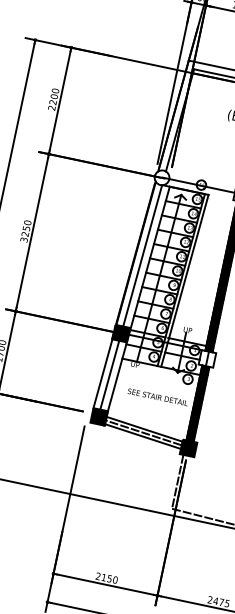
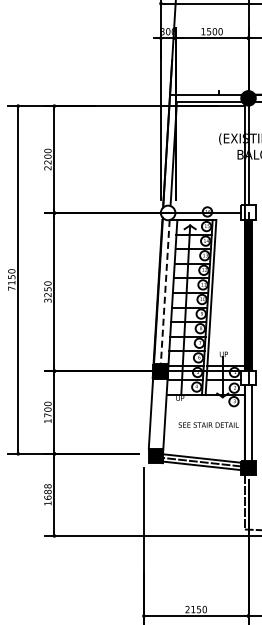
line: (142, 256) -> (165, 292), solid -> dashed
line: (109, 375) -> (157, 413), removed
hatch: (198, 403) -> (248, 422), removed

